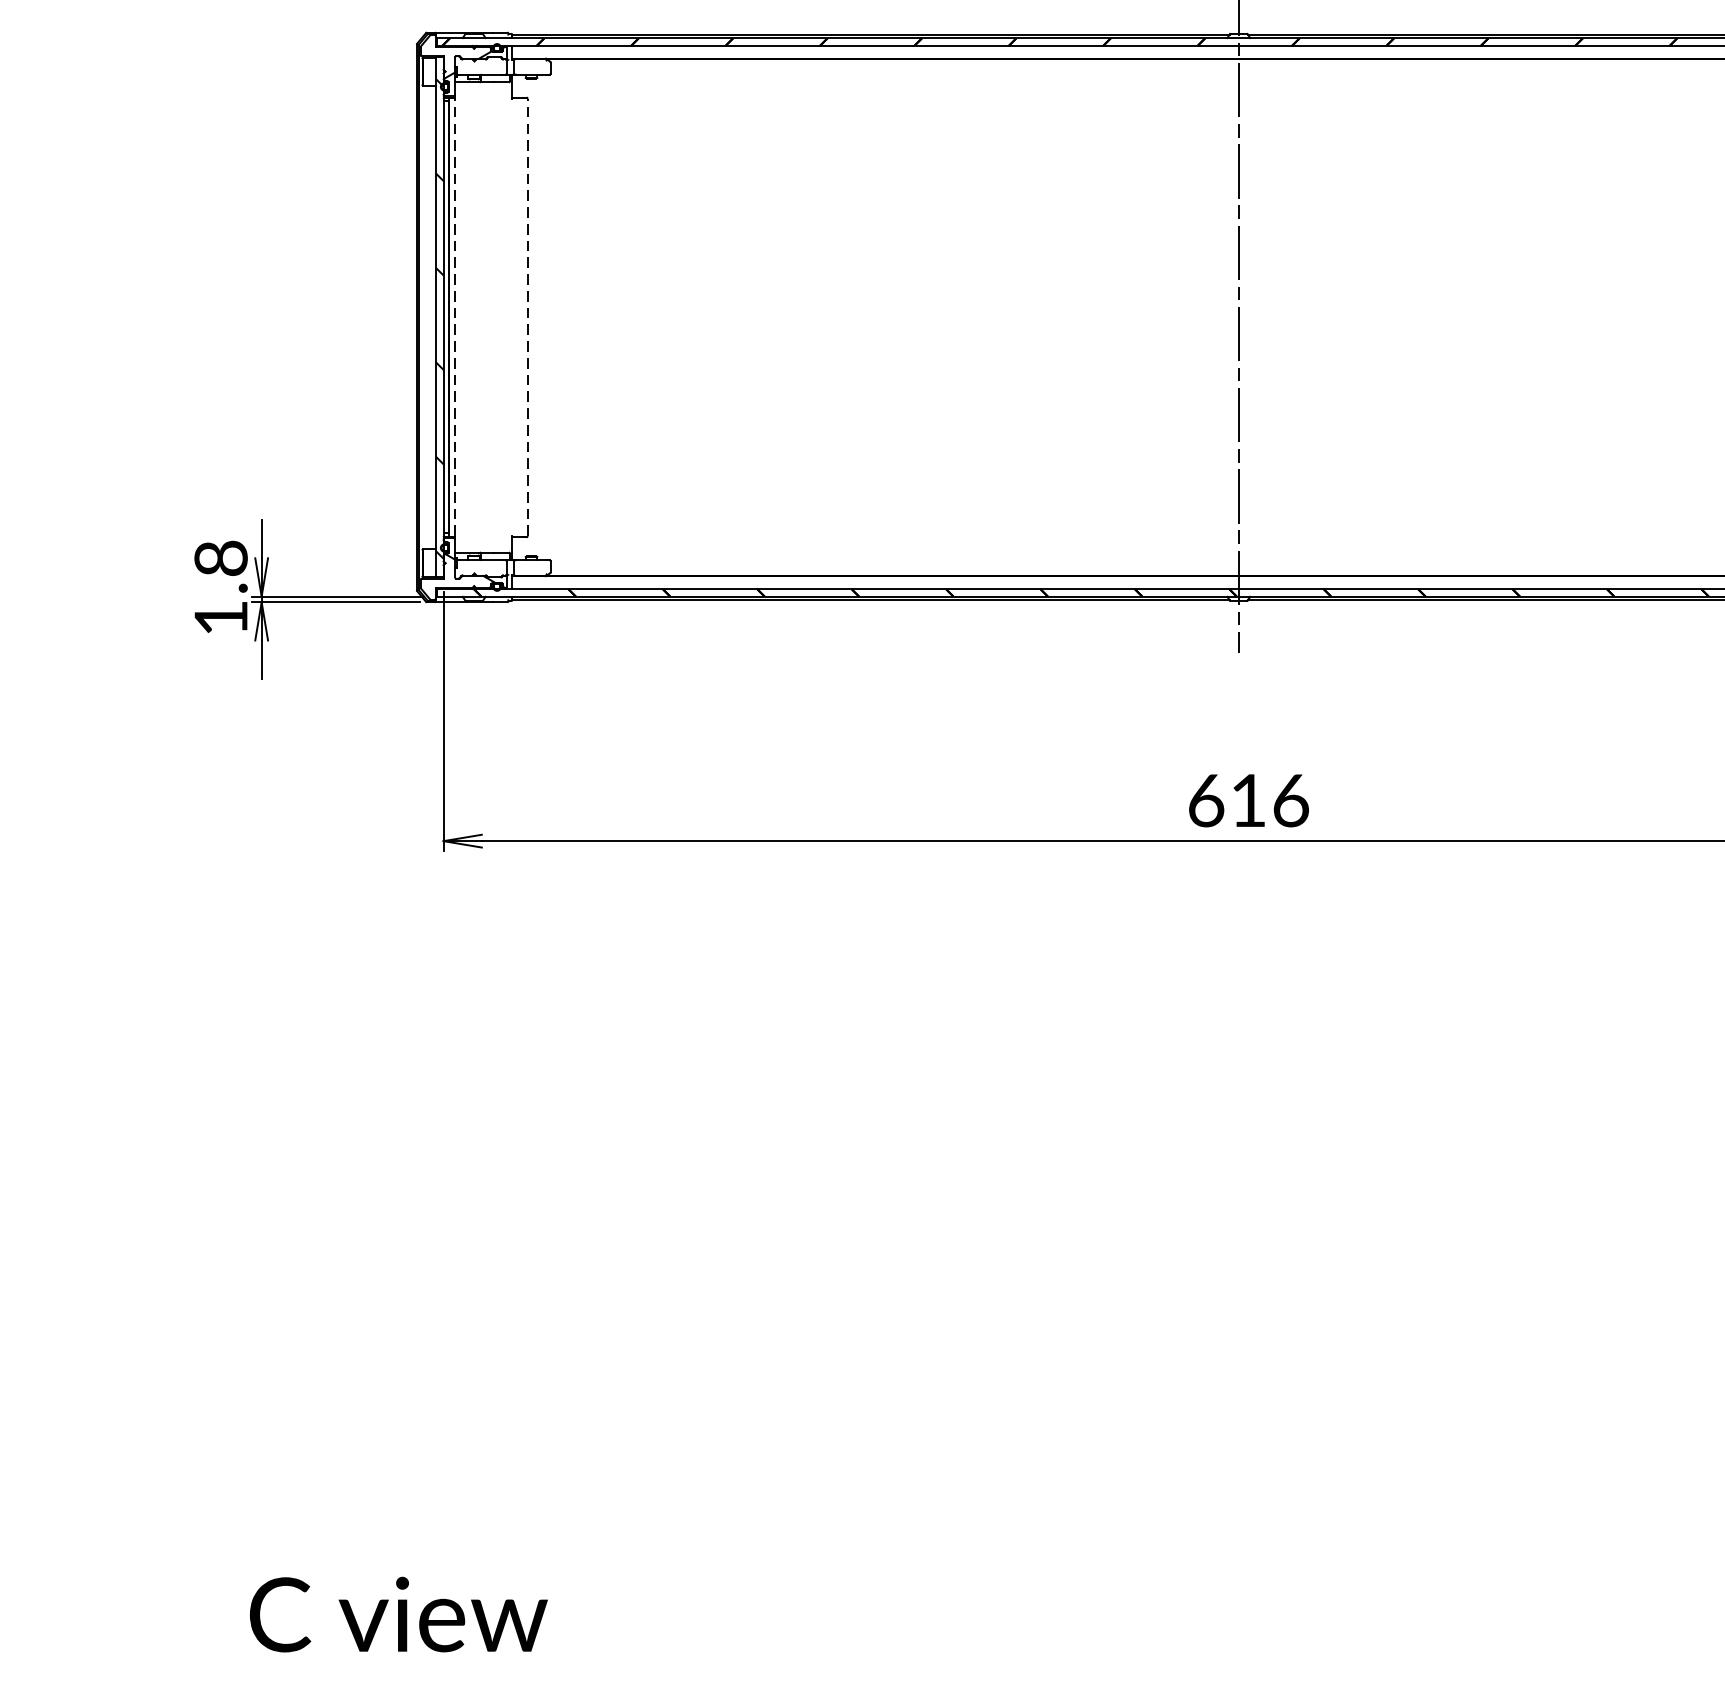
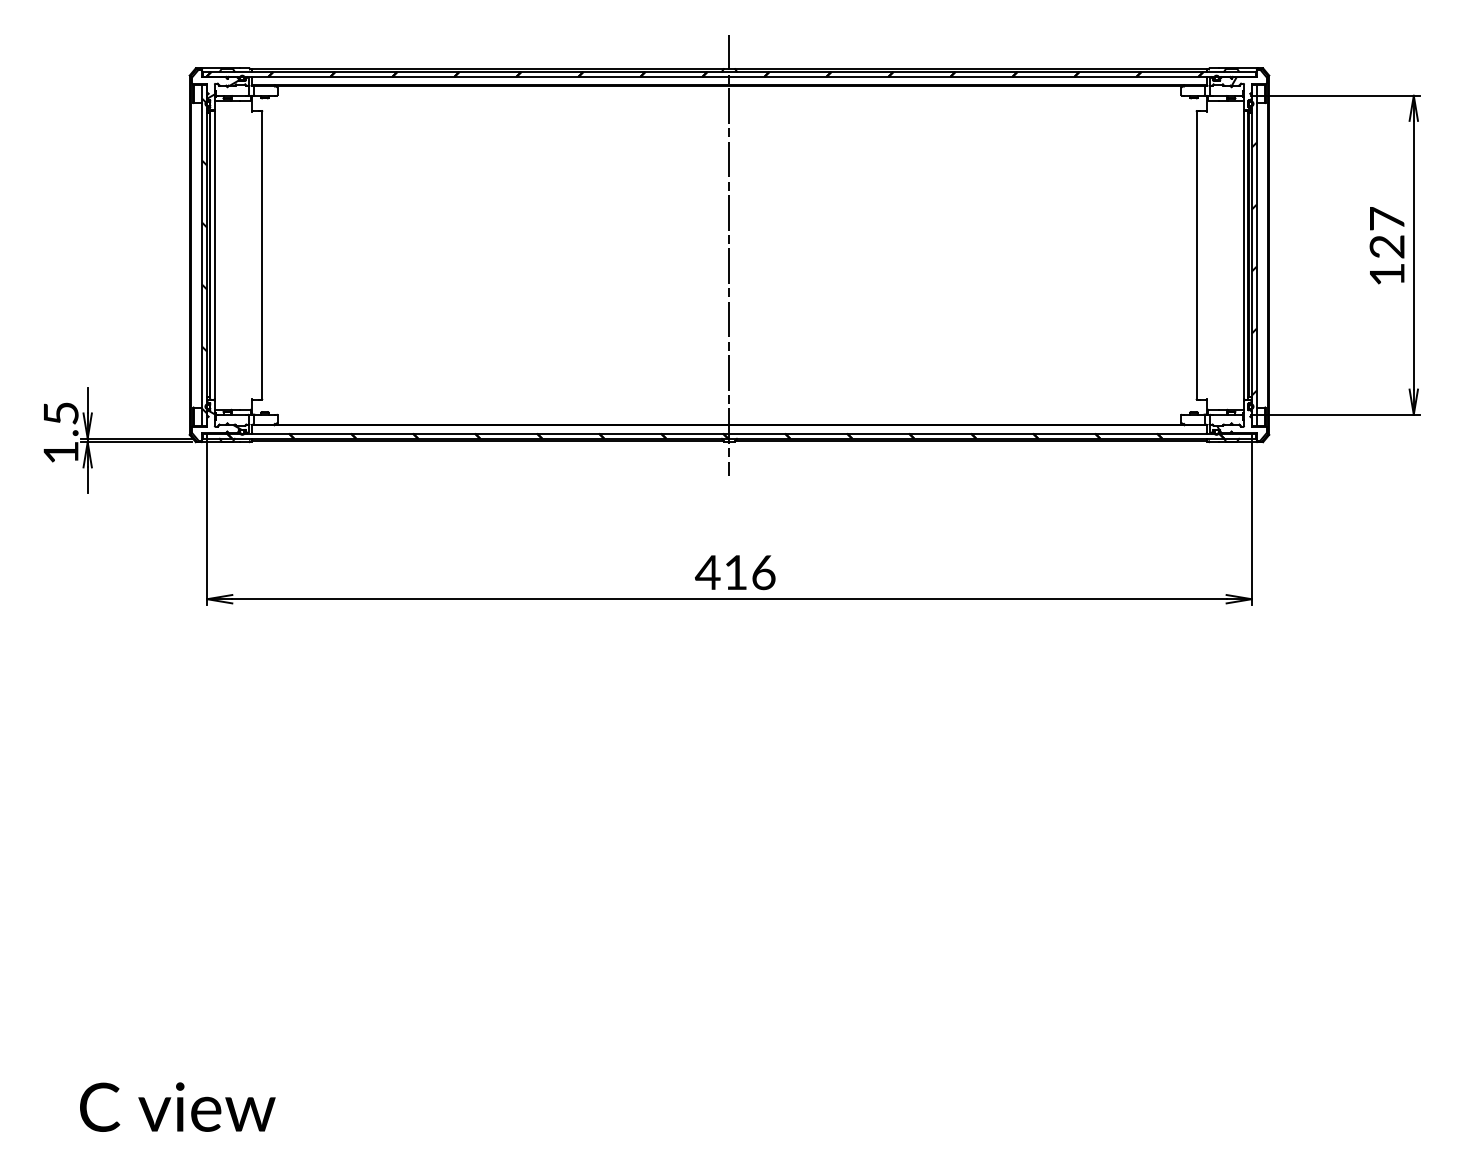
line: (454, 317) -> (214, 255), dashed -> solid
line: (527, 317) -> (262, 255), dashed -> solid
text: (220, 558) -> (60, 413), 1.8 -> 1.5
text: (1205, 800) -> (707, 572), 616 -> 416

